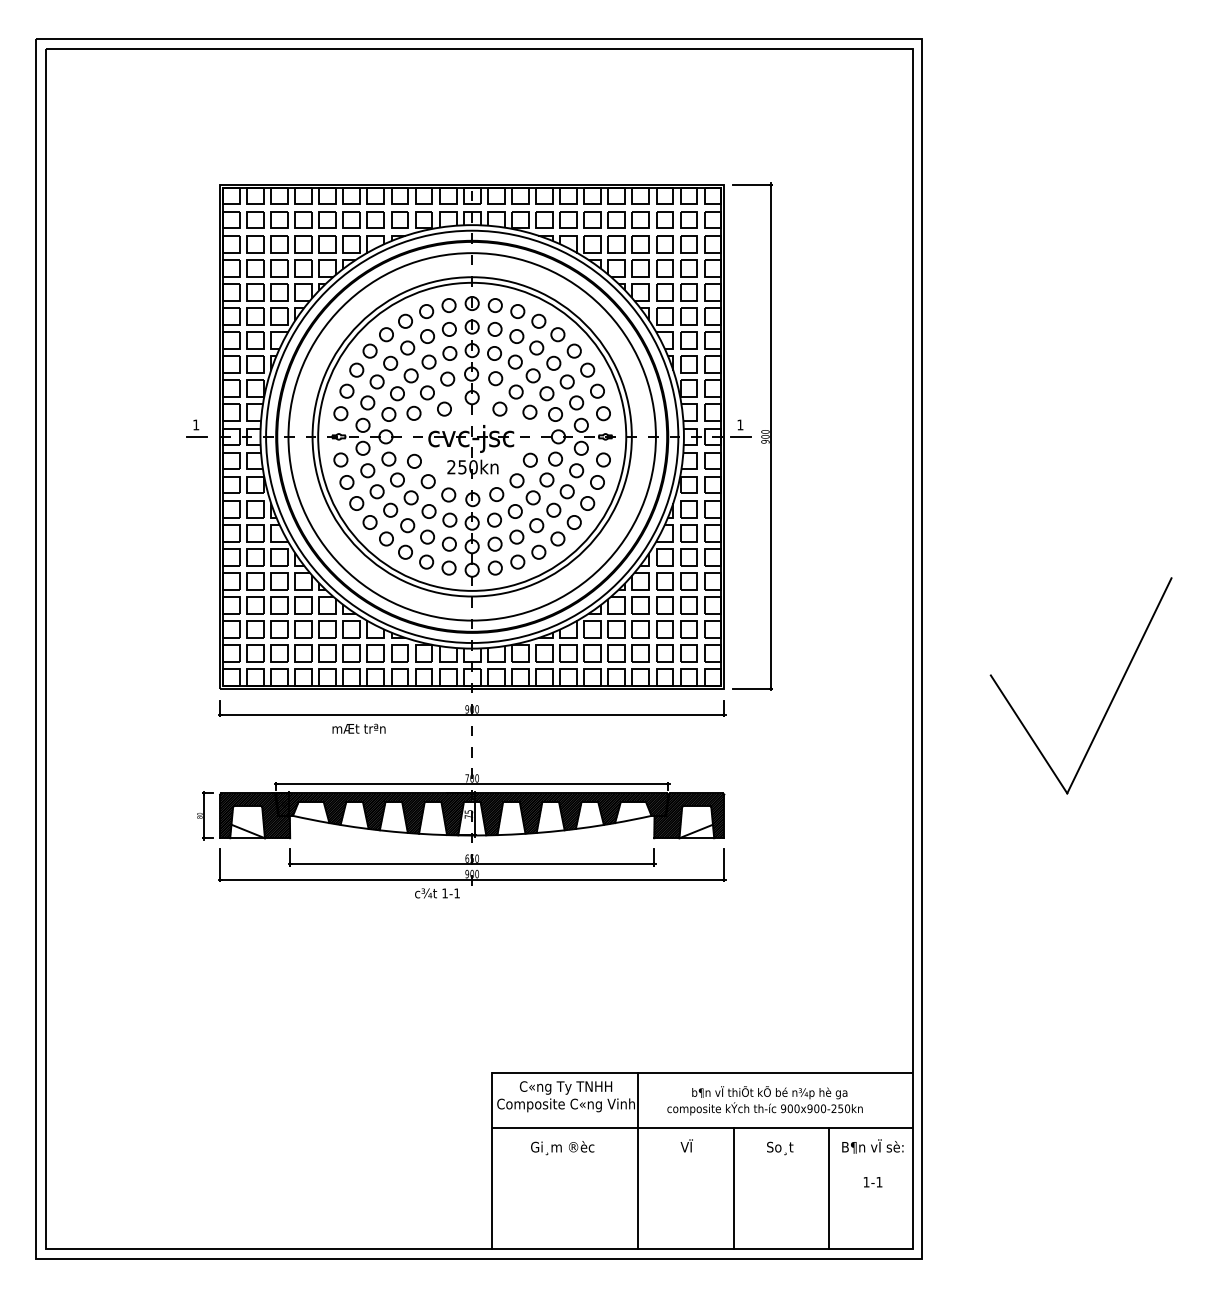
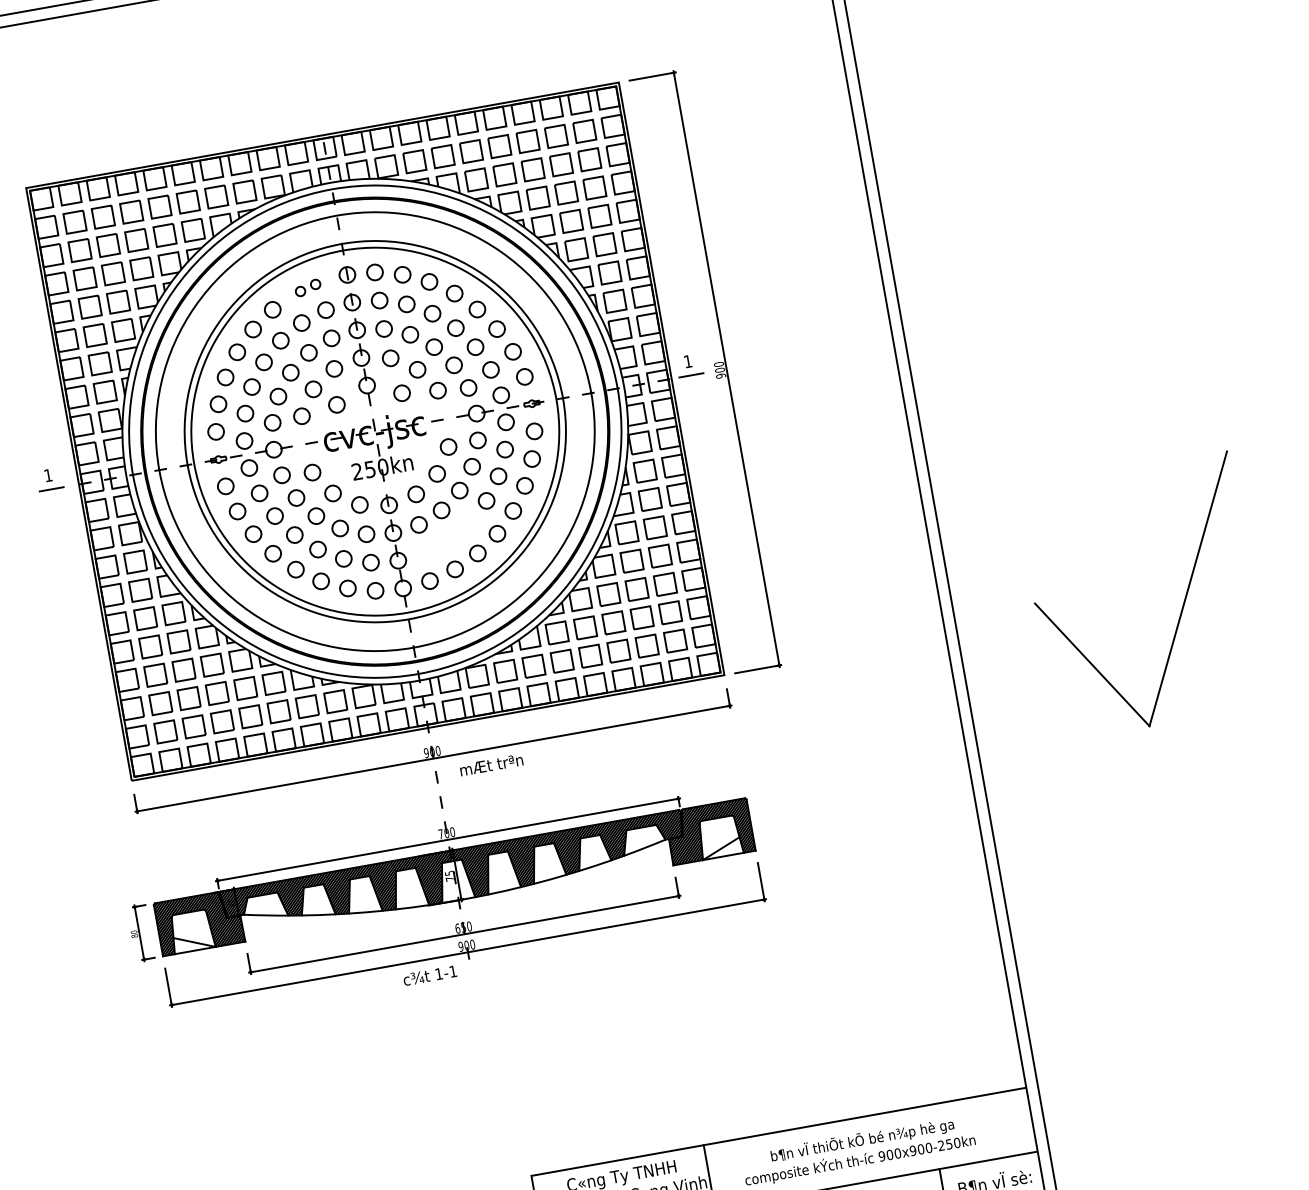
part: (437, 308) -> (307, 288), size x0.6
part: (515, 534) -> (446, 537), removed
text: (358, 728) -> (490, 764), moved

